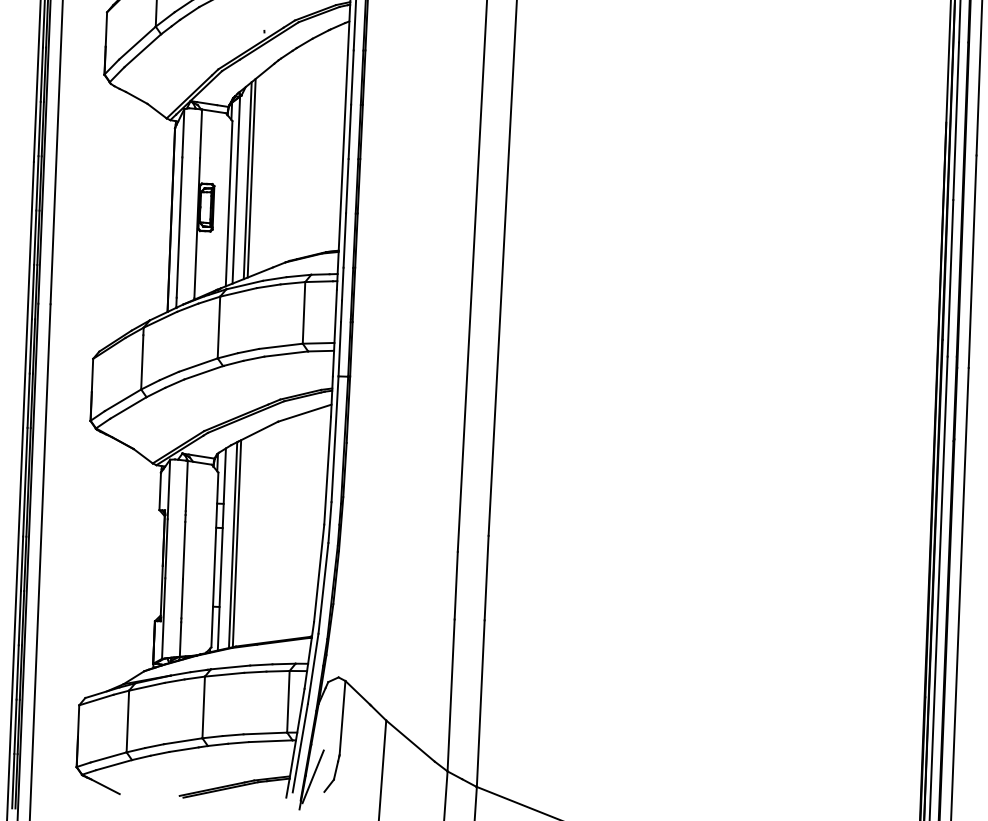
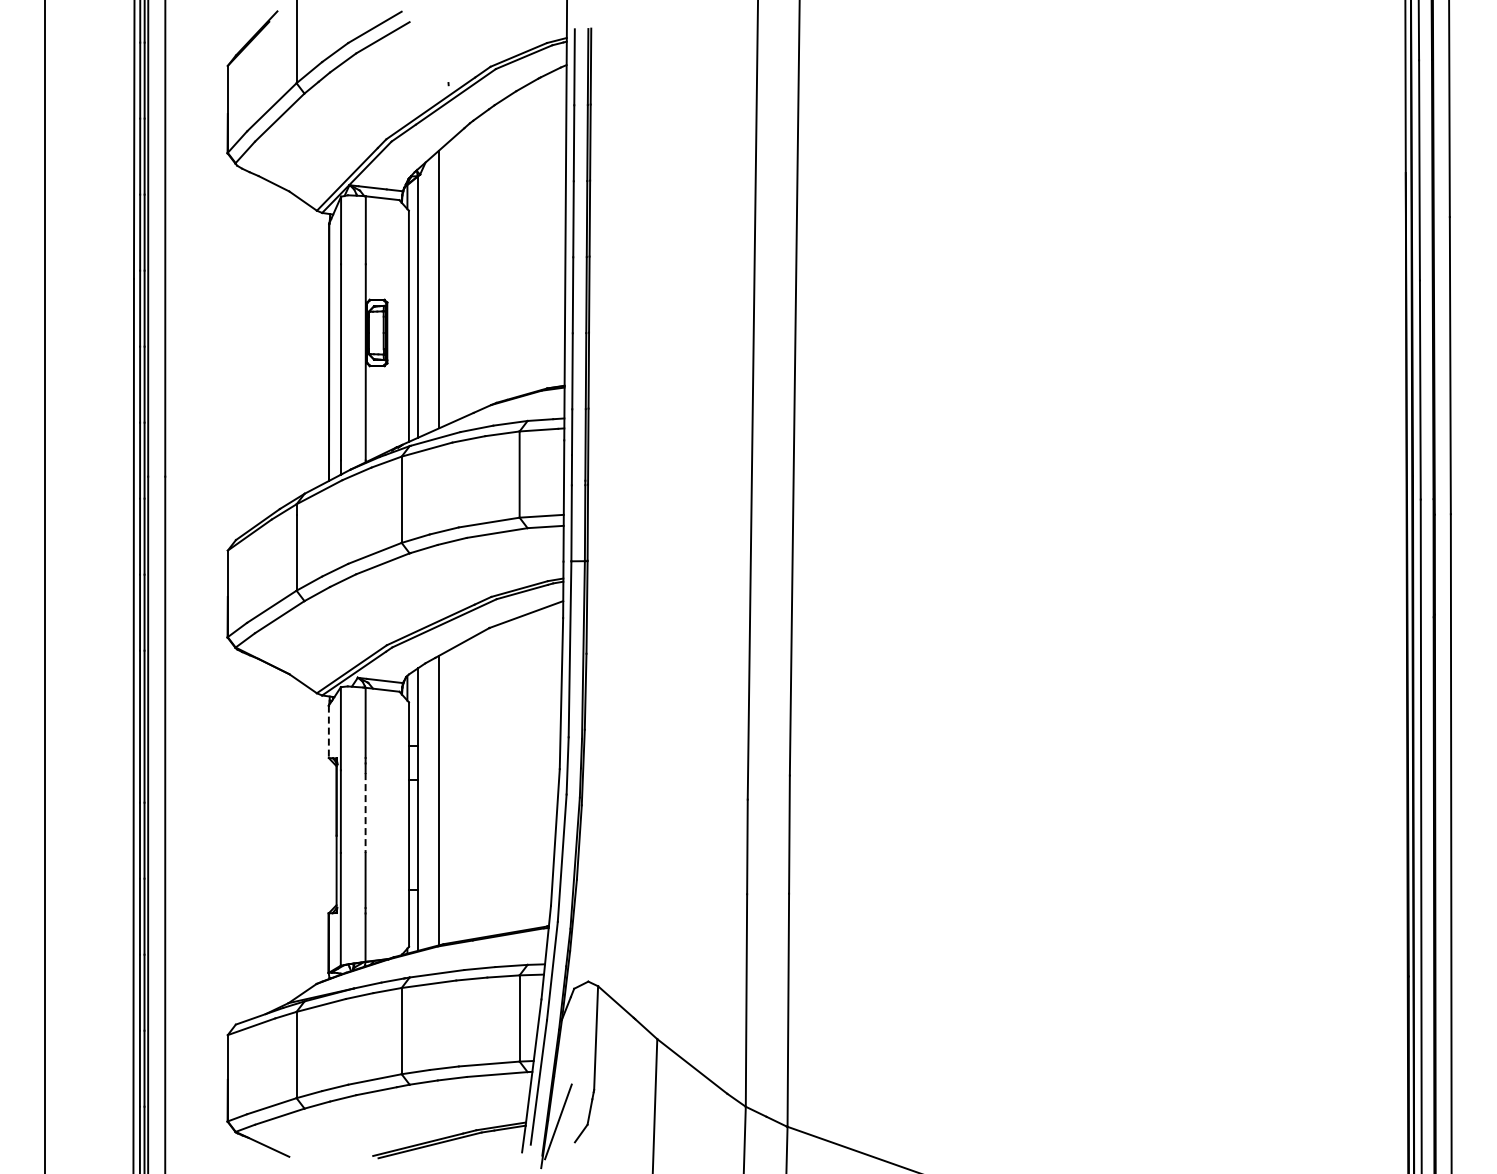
line: (247, 180) -> (433, 292), removed
line: (159, 491) -> (328, 732), solid -> dashed
line: (233, 544) -> (433, 802), removed
line: (184, 550) -> (365, 813), solid -> dashed

